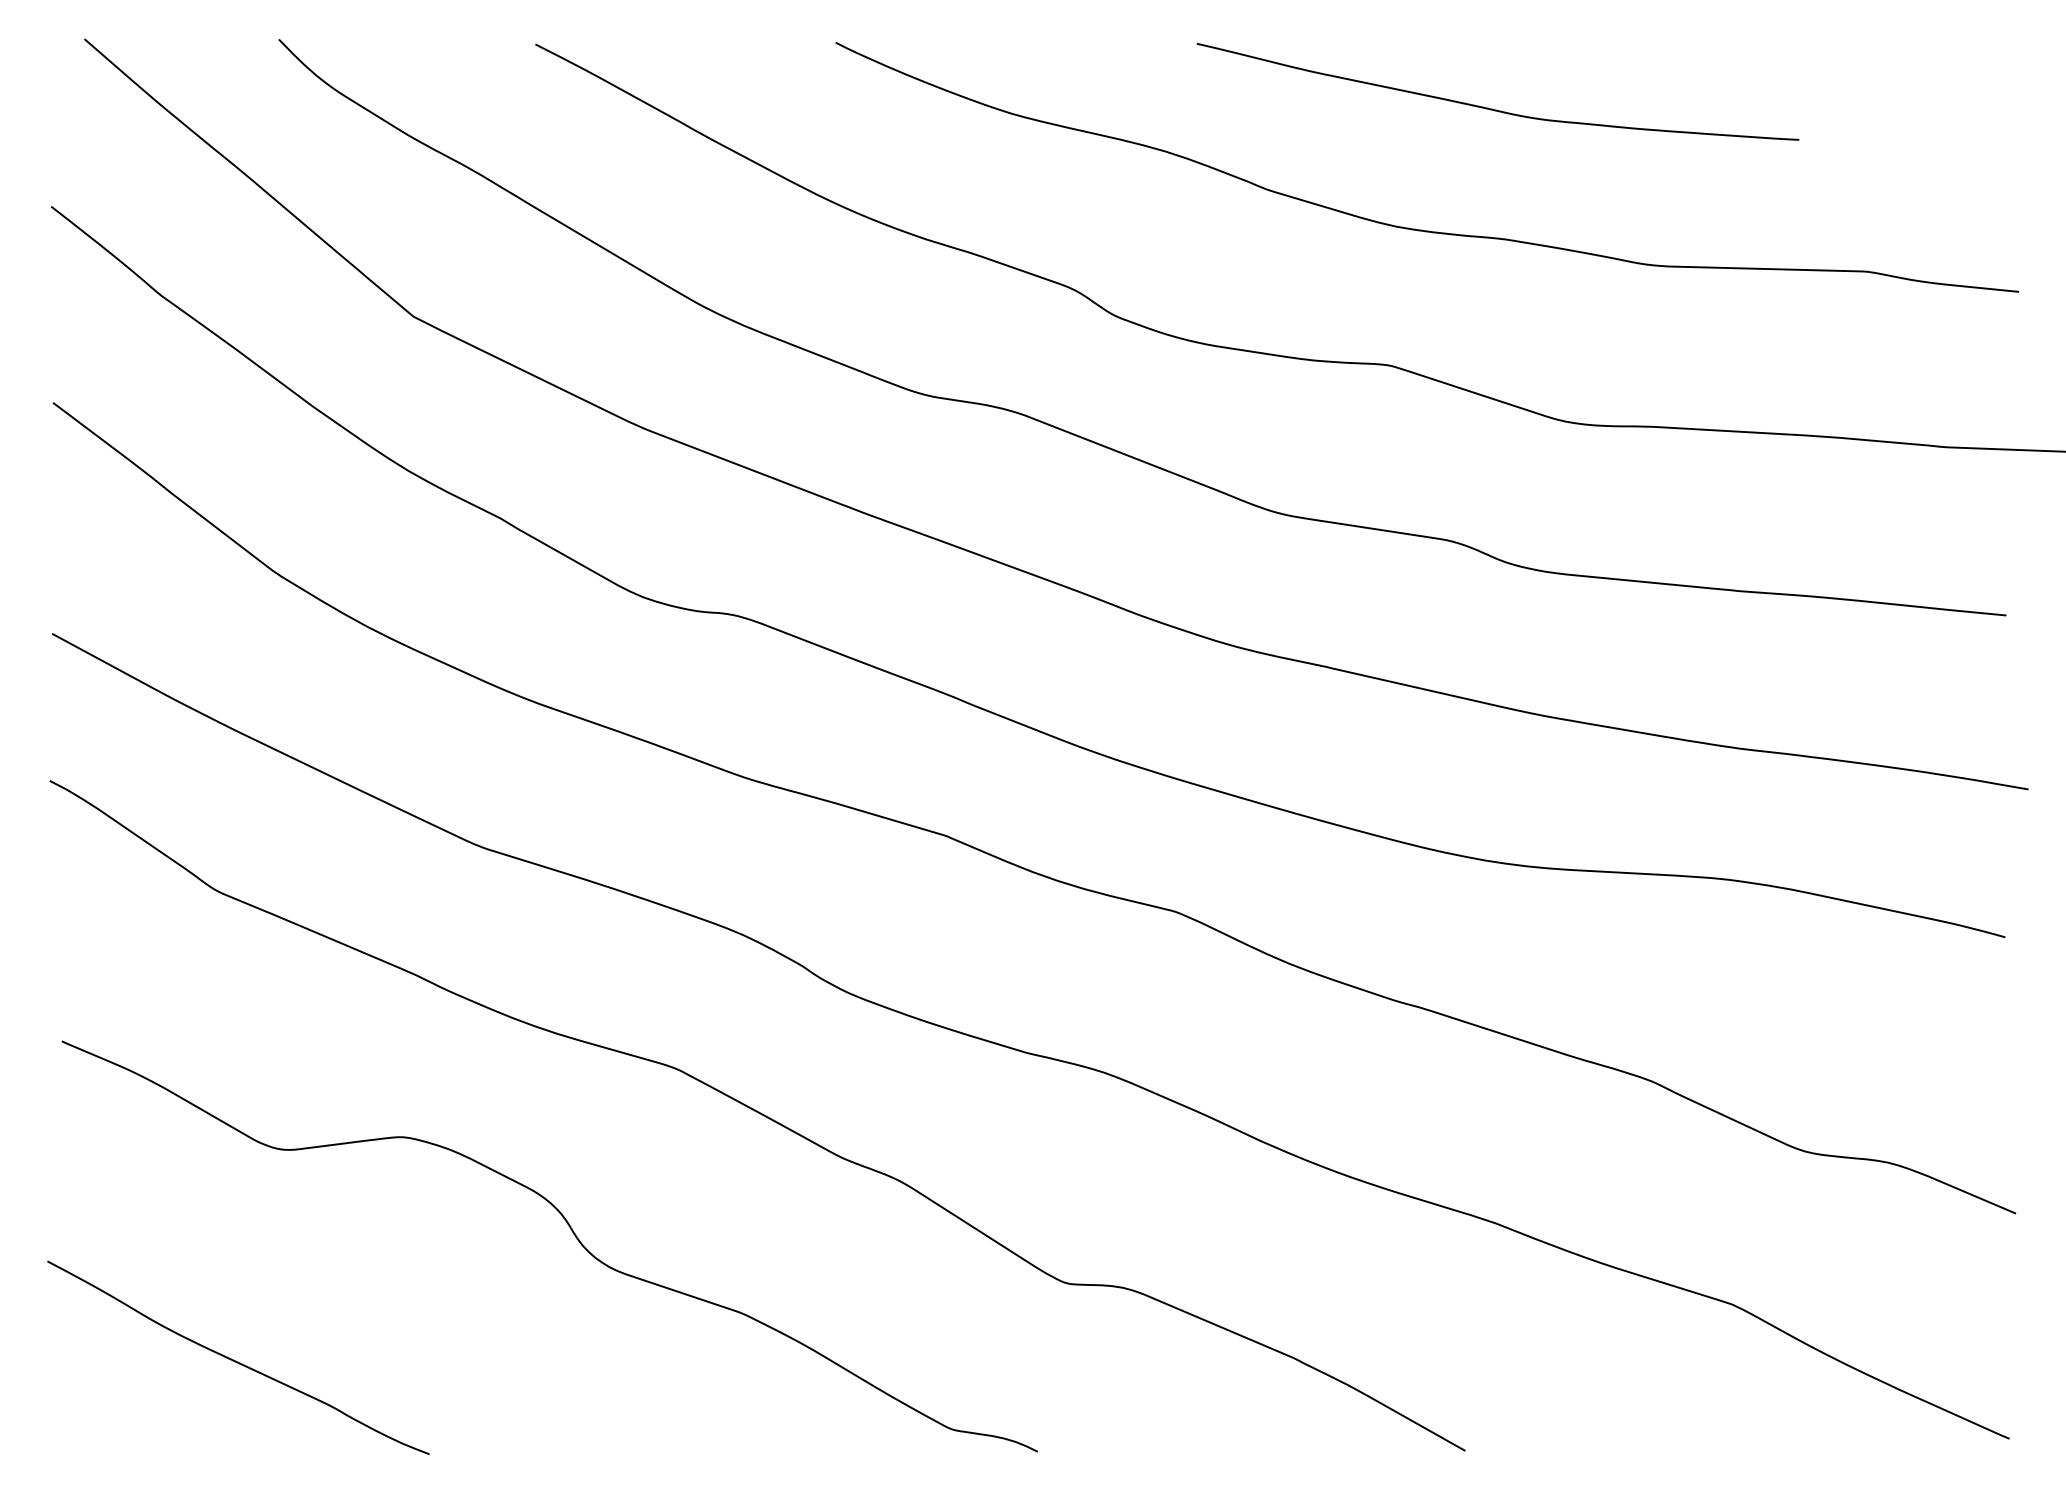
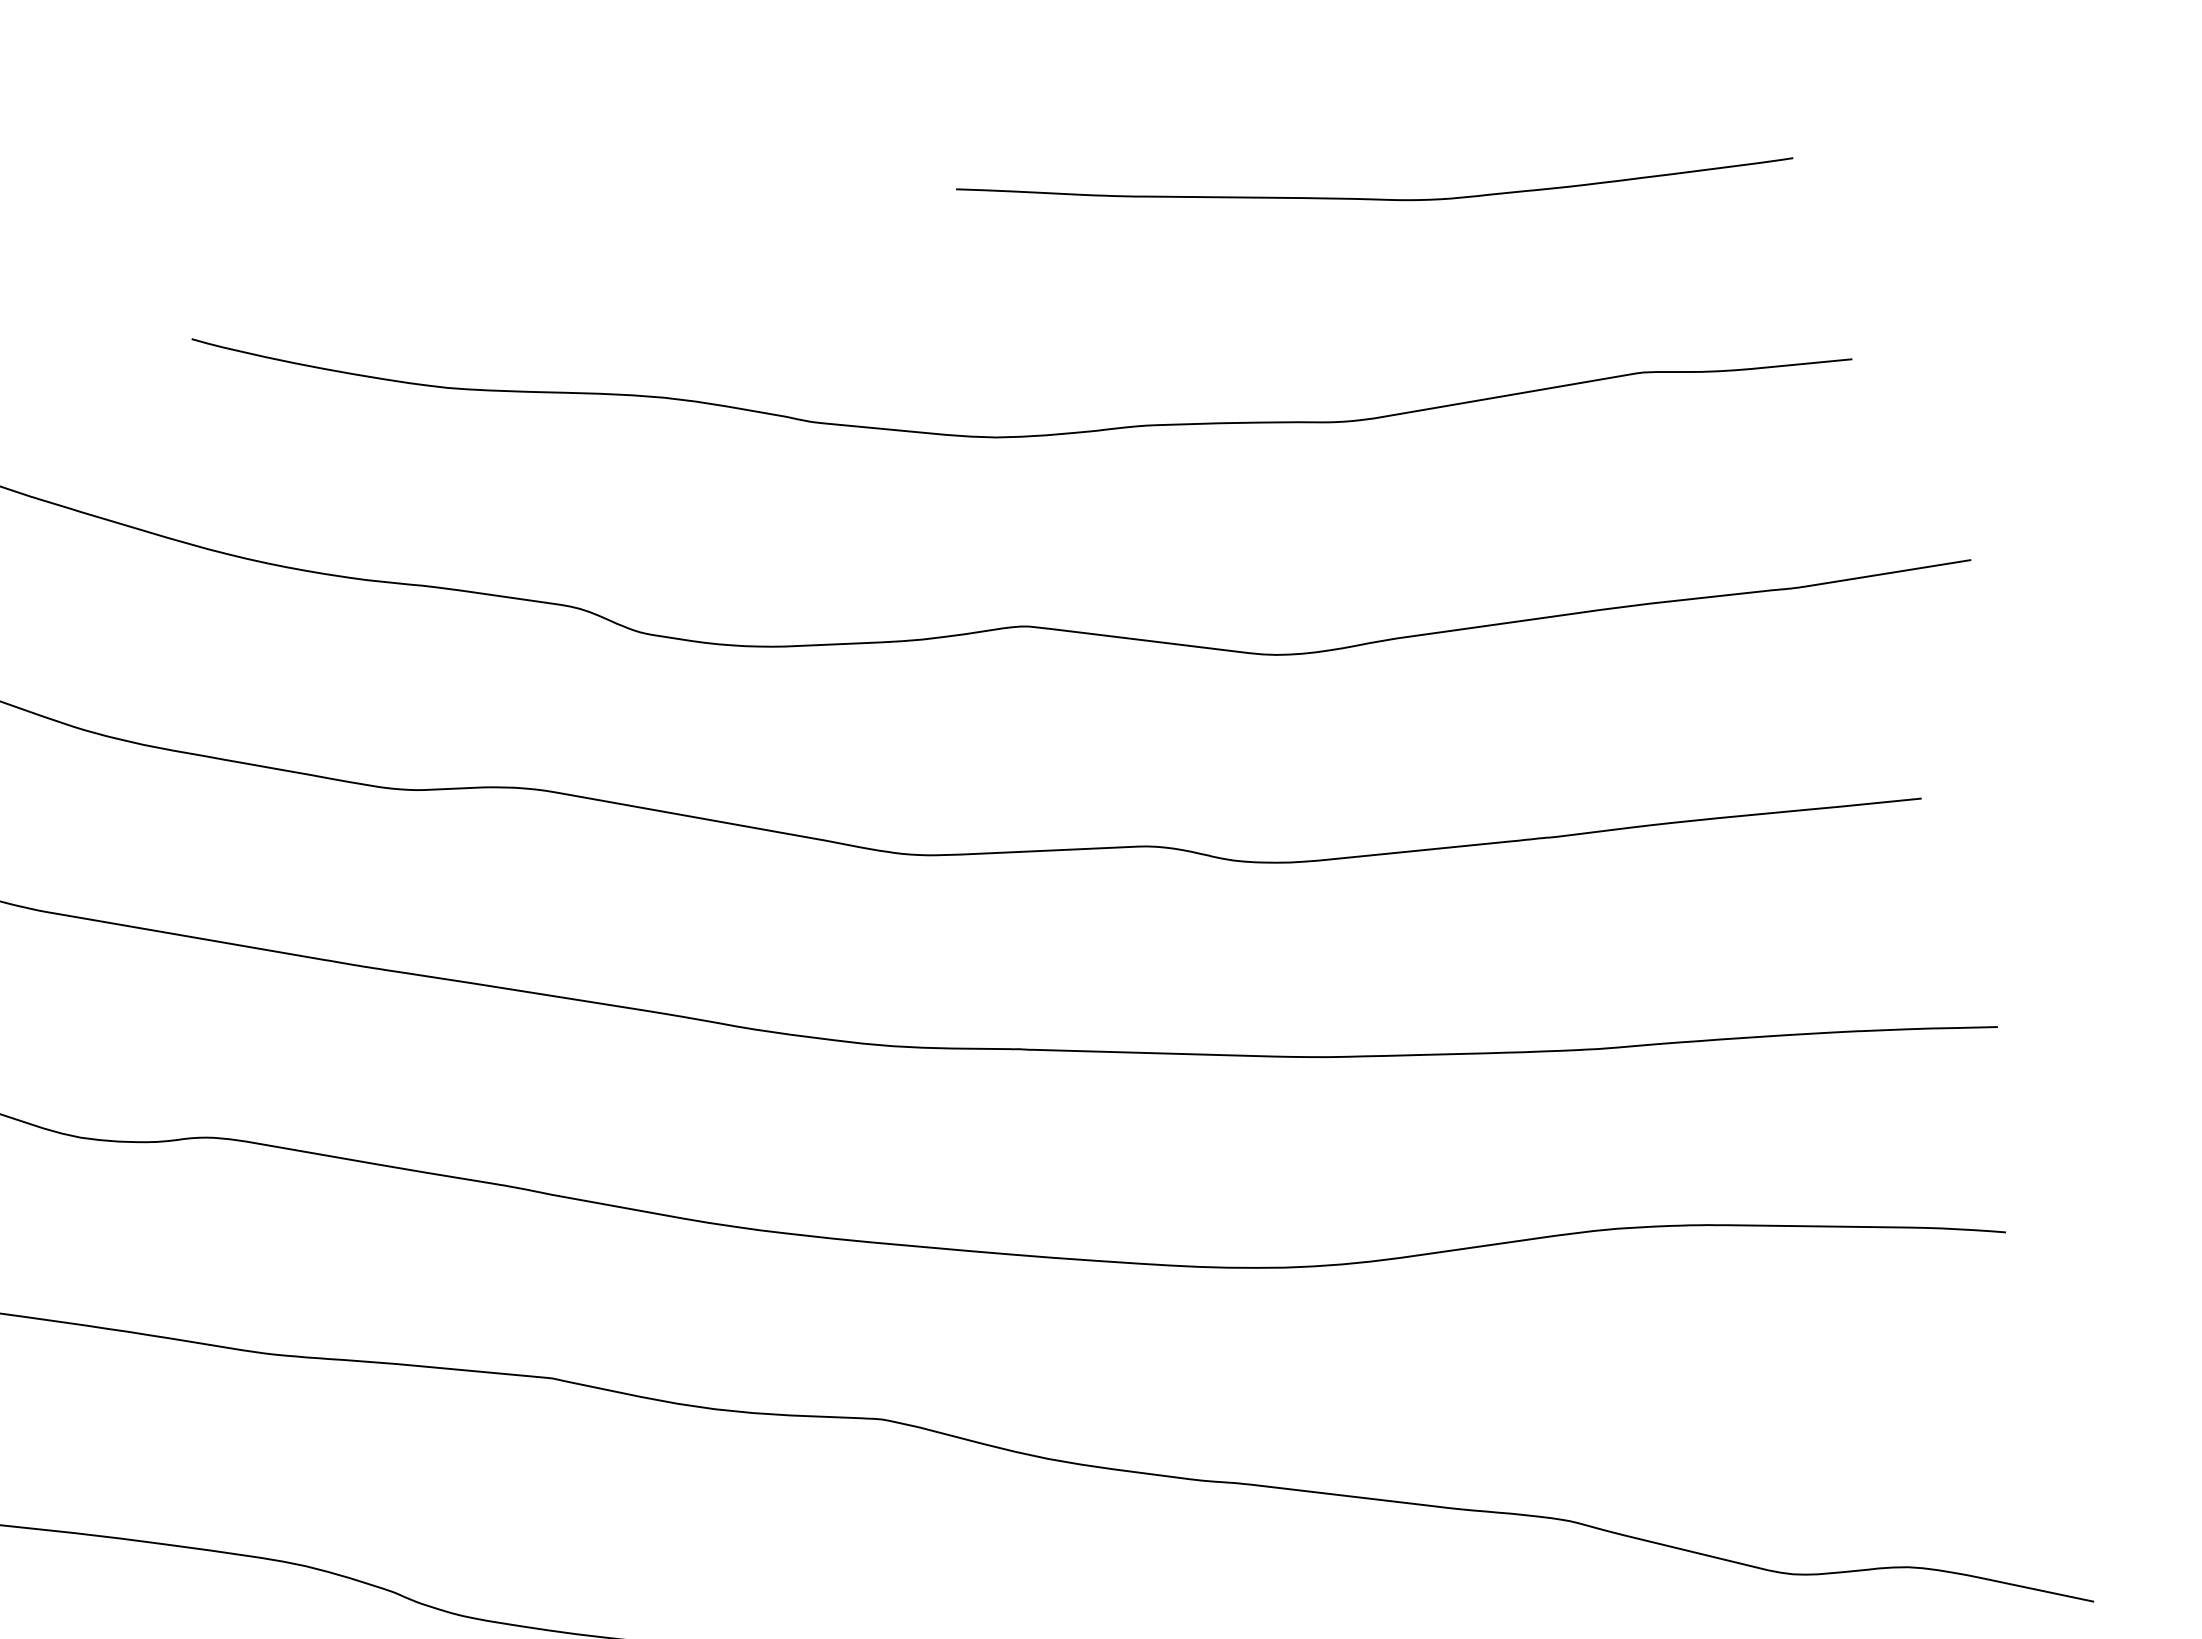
curve: (1492, 108) -> (1371, 197), moved

